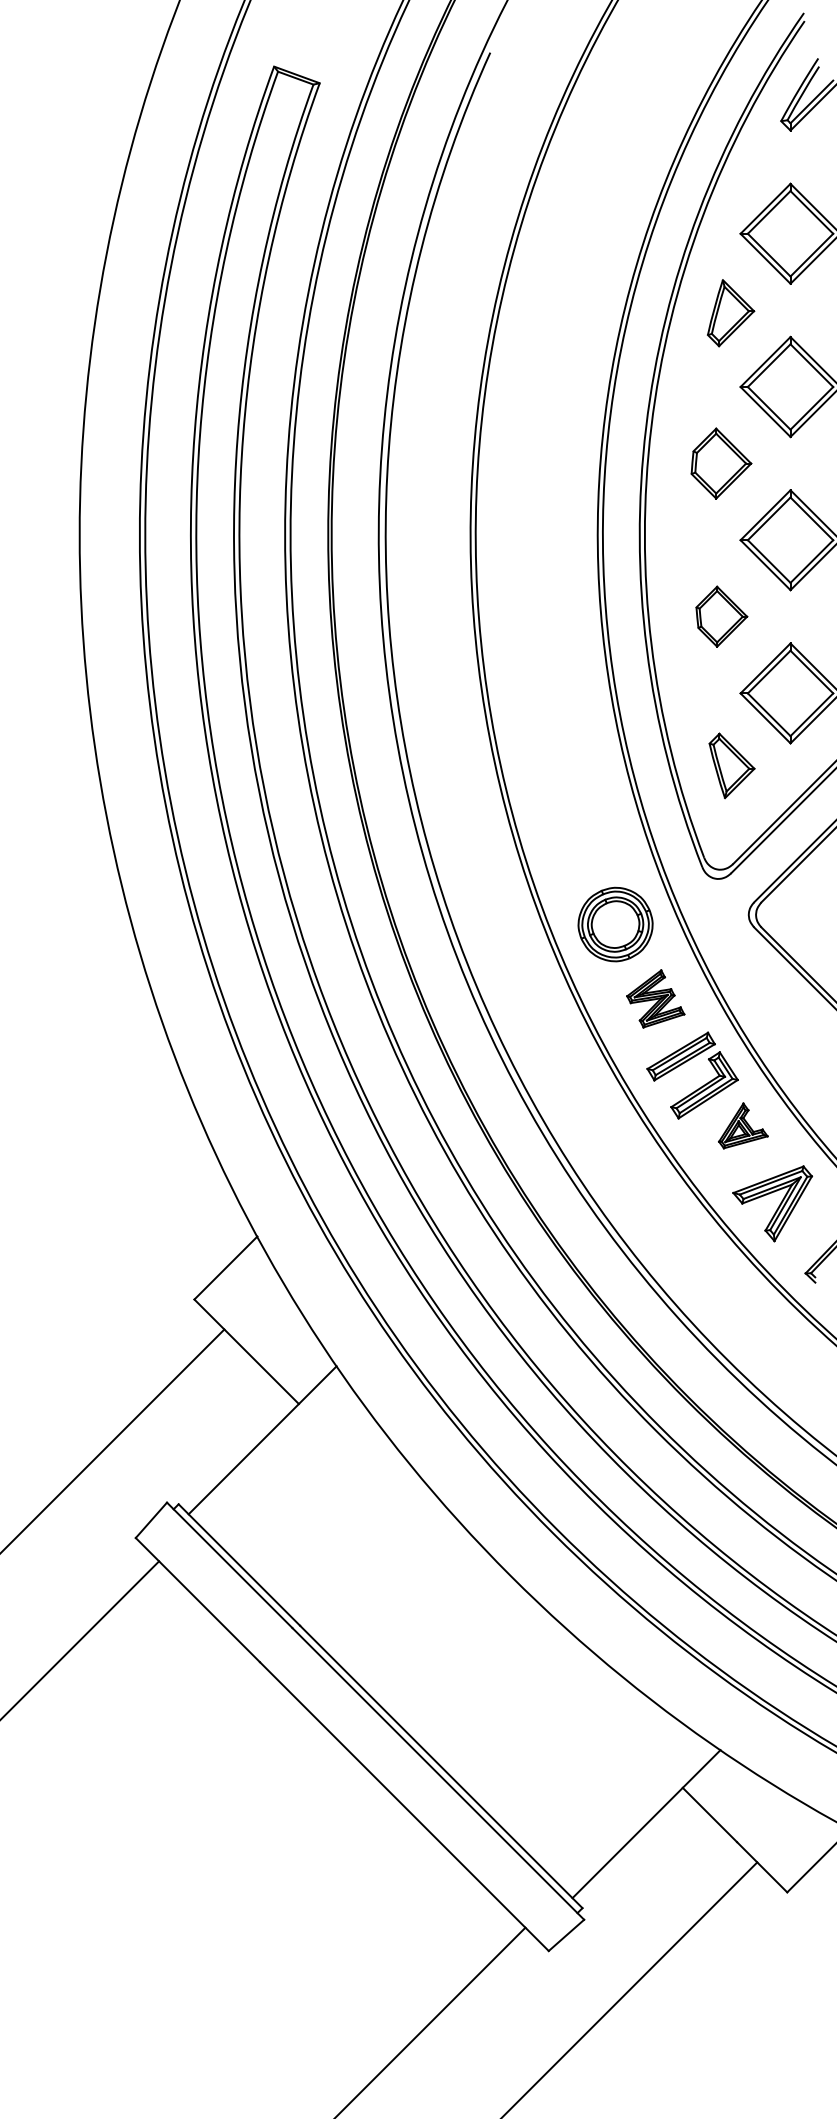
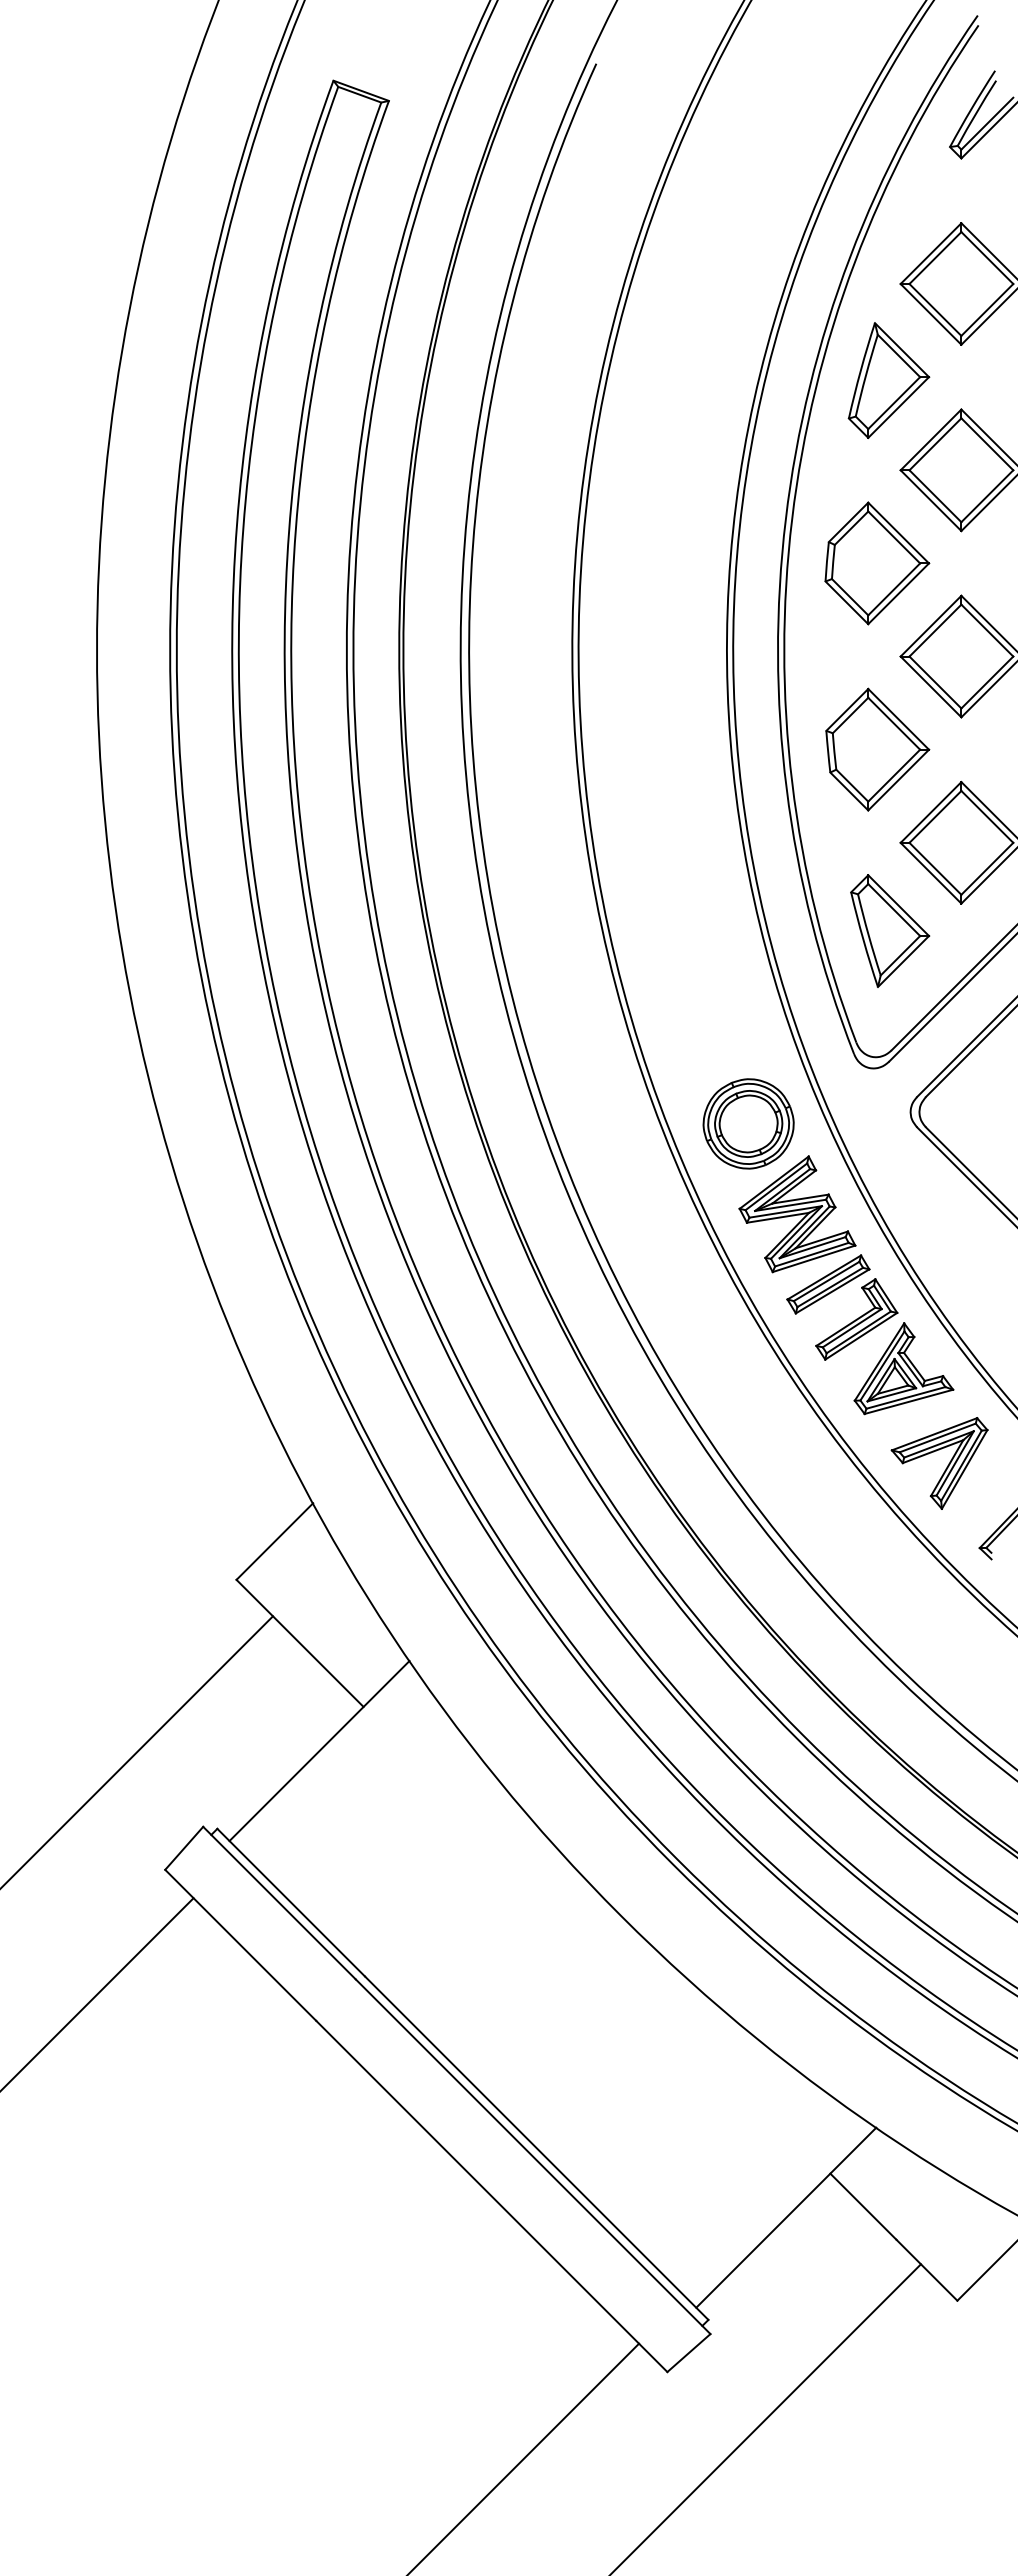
part: (730, 313) -> (888, 380), size x1.43
part: (721, 463) -> (877, 563), size x1.43
part: (721, 616) -> (877, 749), size x1.67
part: (732, 765) -> (890, 930), size x1.43
part: (655, 999) -> (797, 1214), size x1.67
part: (742, 1125) -> (903, 1368), size x1.67

